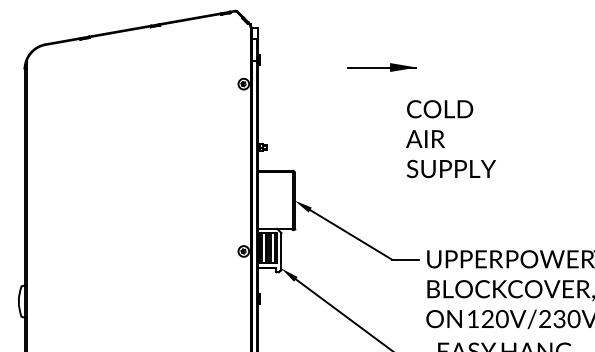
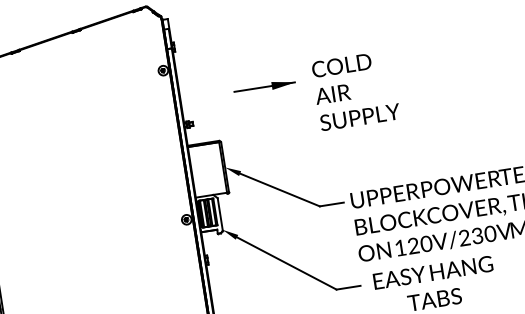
part: (381, 67) -> (264, 87), moved

